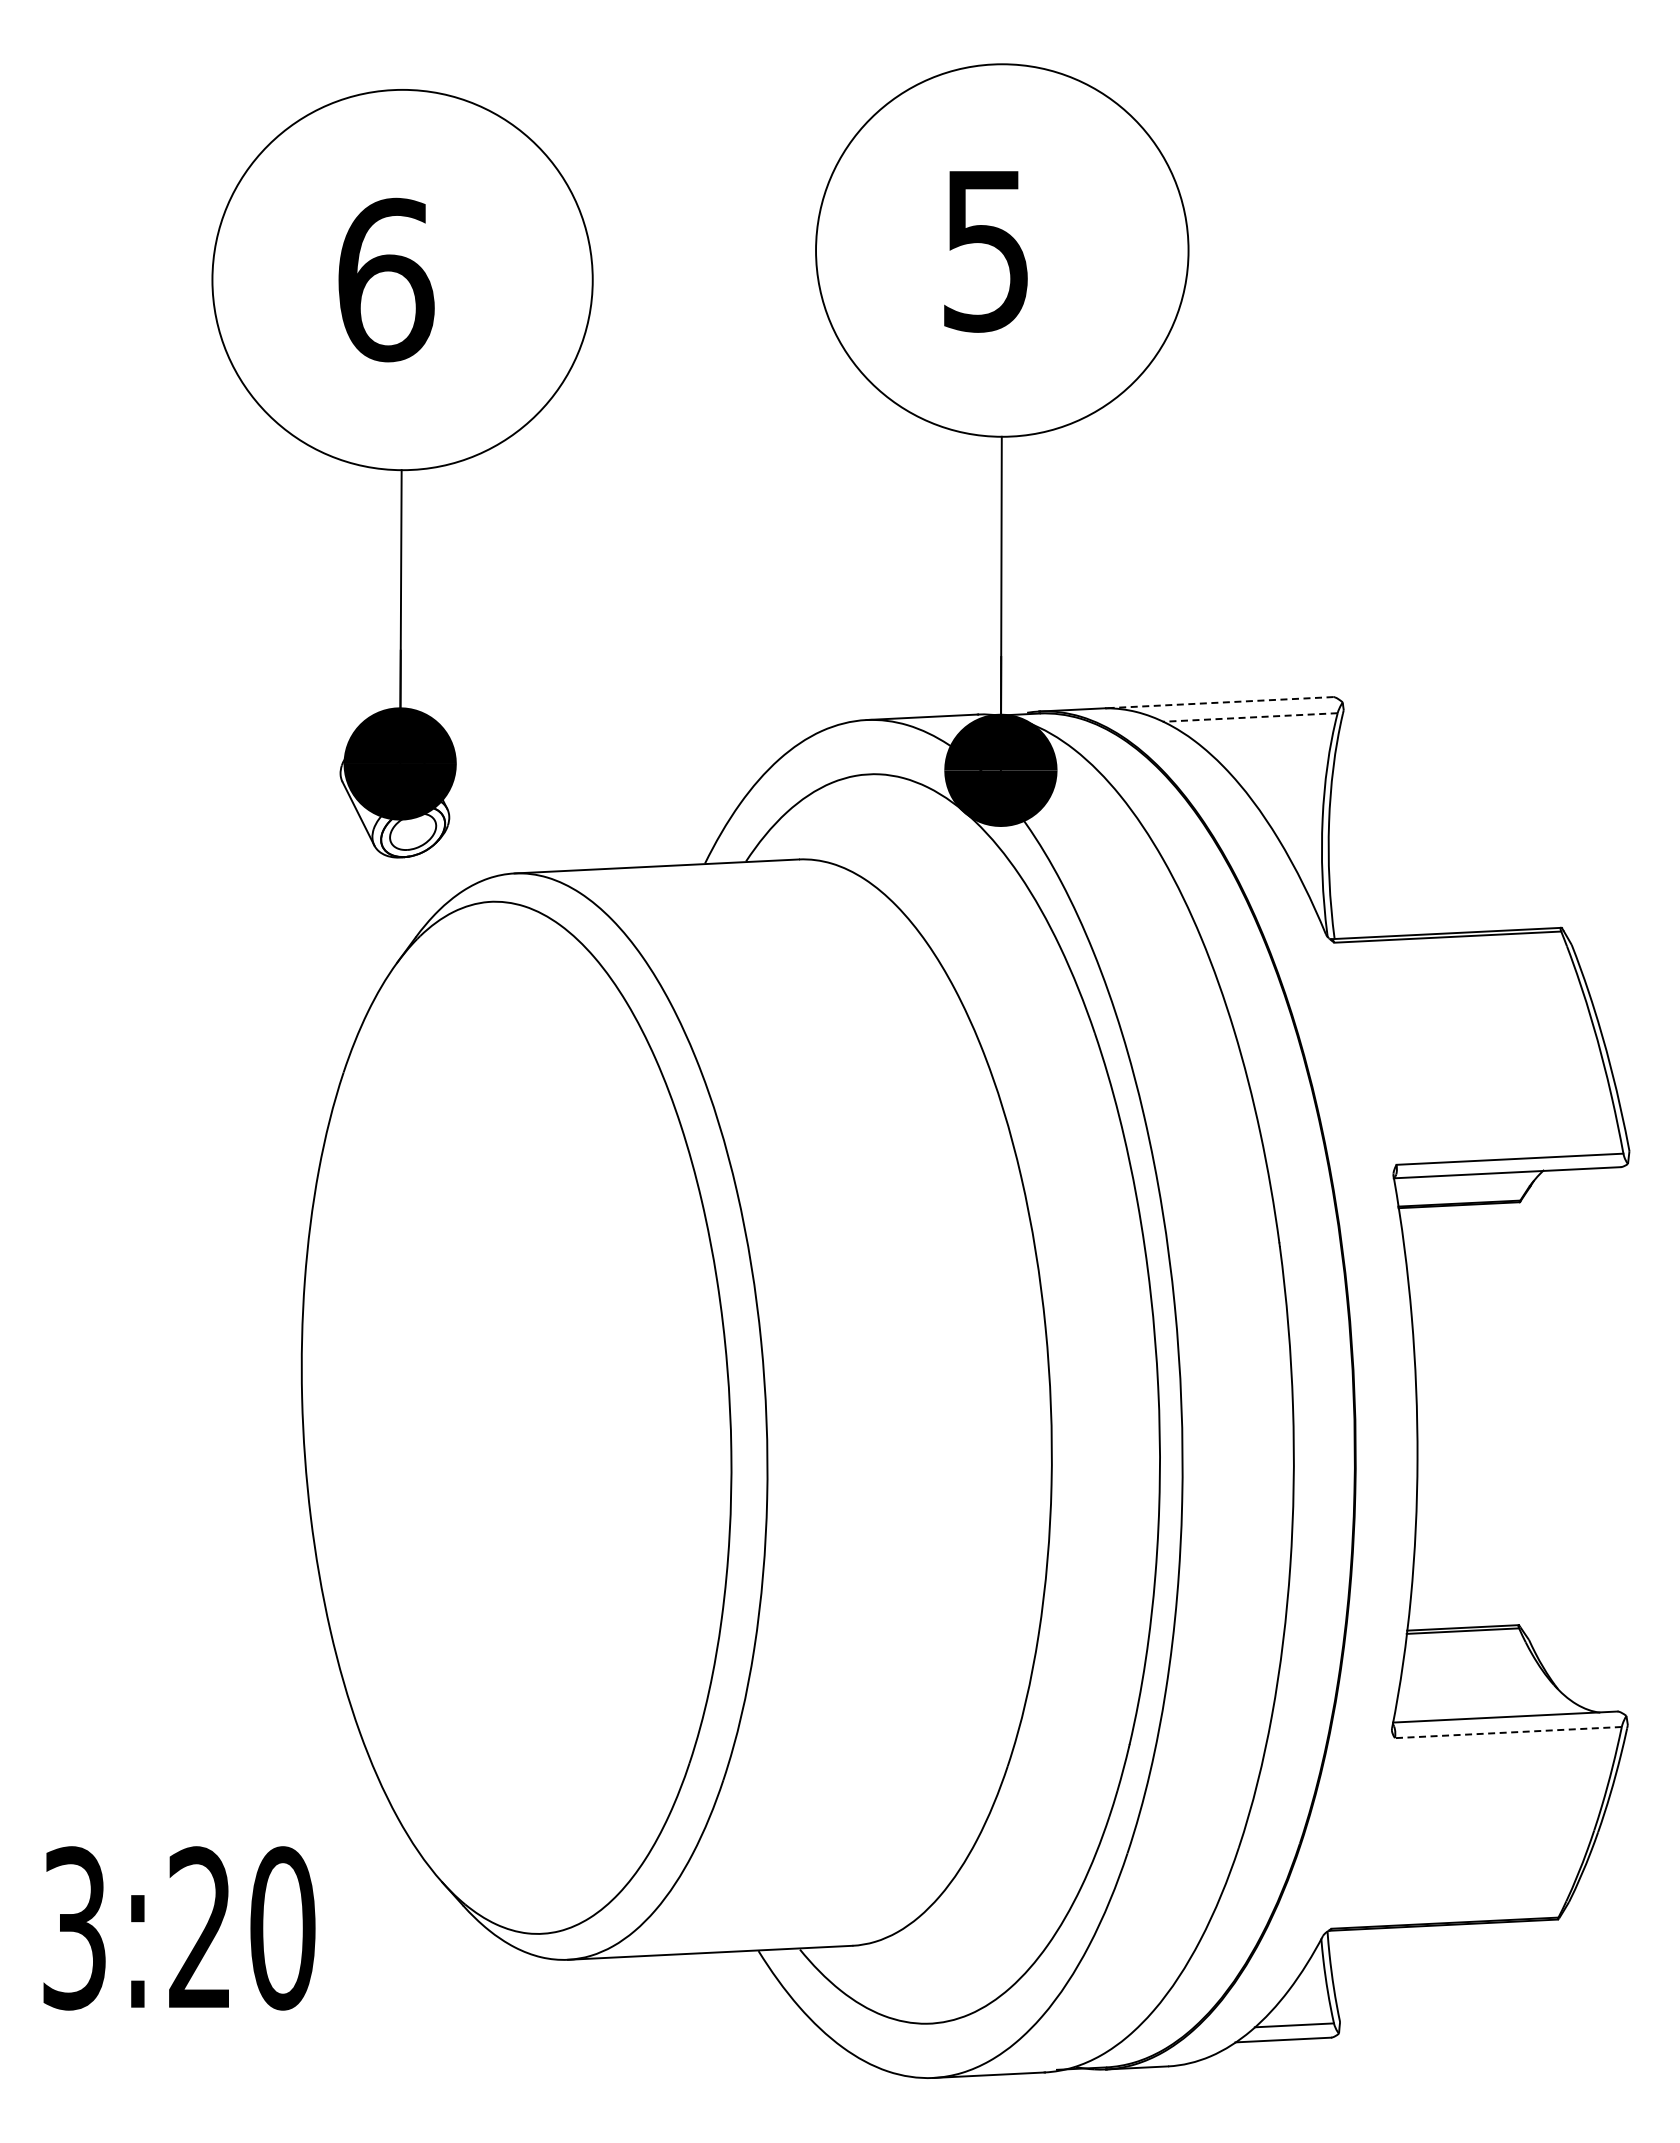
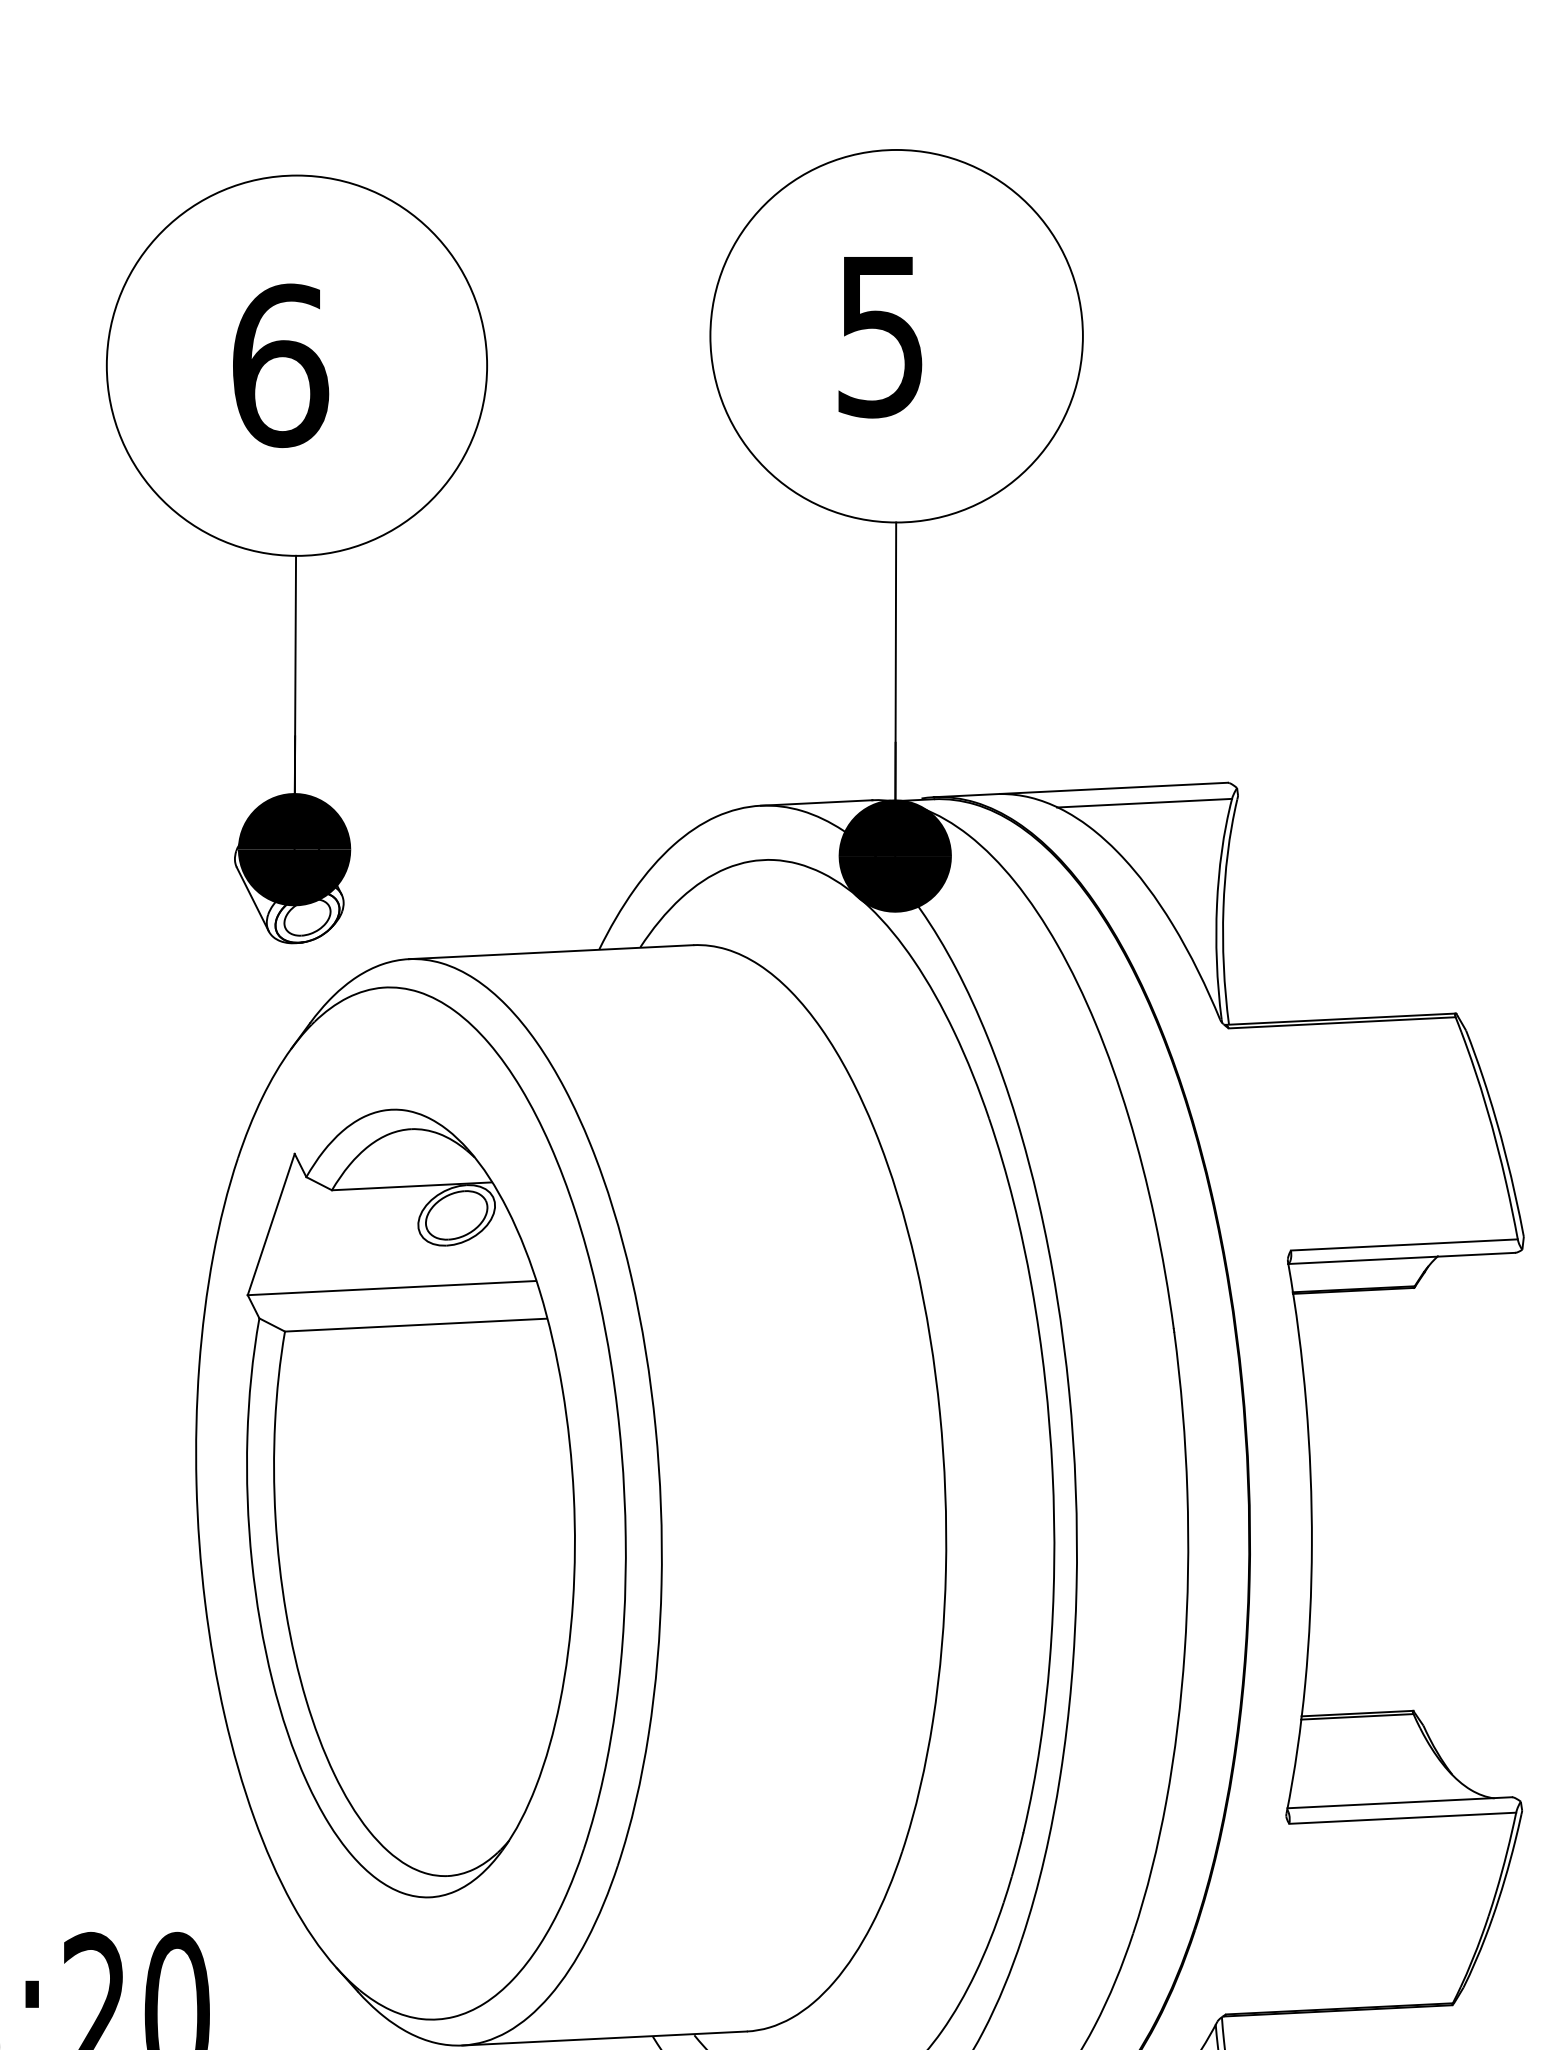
line: (1220, 702) -> (1114, 788), dashed -> solid
line: (1250, 717) -> (1144, 803), dashed -> solid
part: (516, 1417) -> (410, 1503), added
line: (1508, 1732) -> (1402, 1818), dashed -> solid

